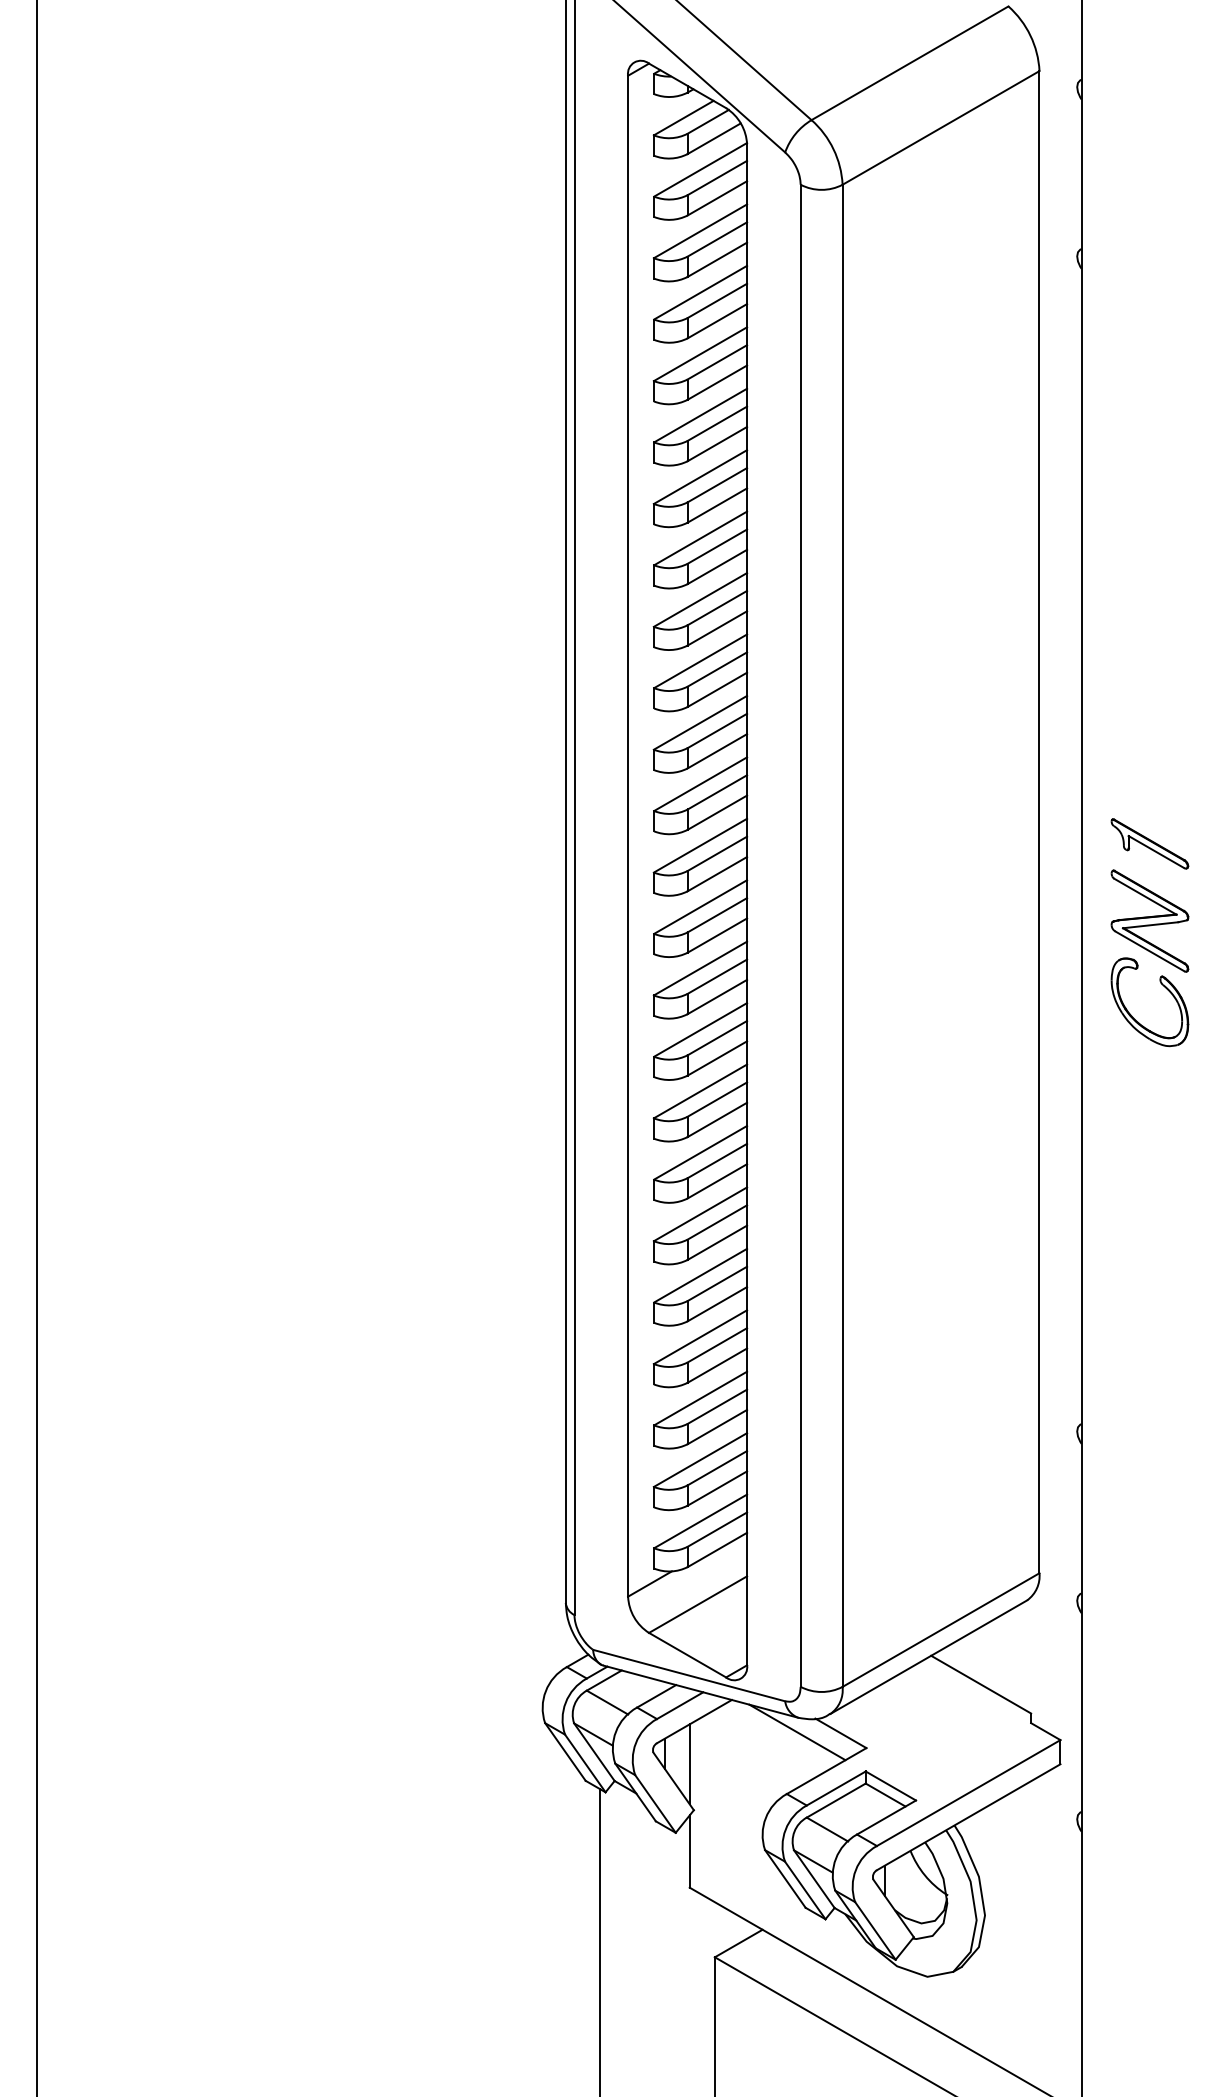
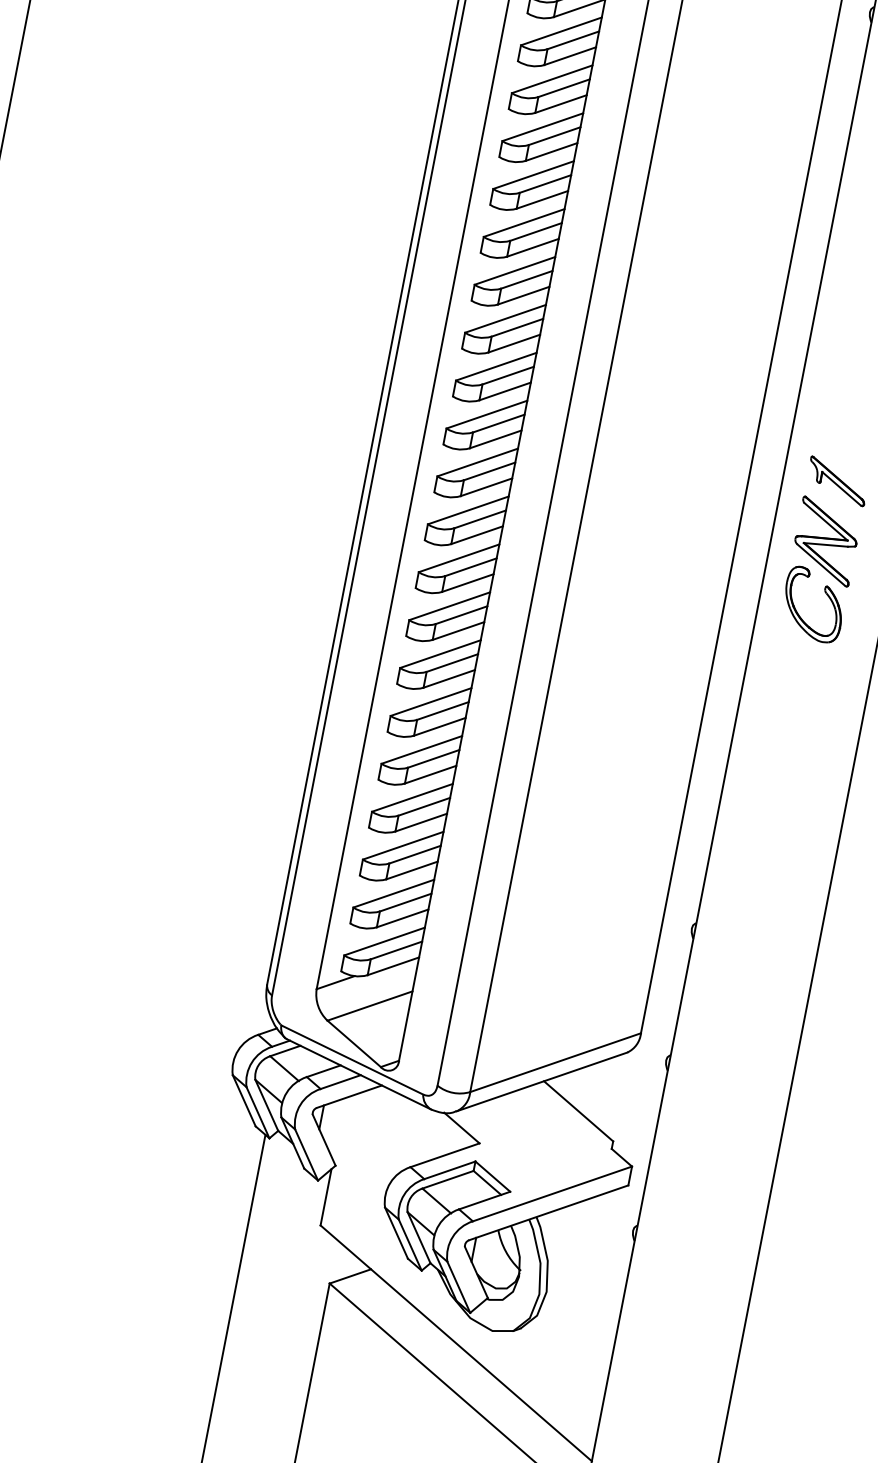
line: (797, 1732) -> (428, 1120), removed
line: (689, 1764) -> (339, 1129), removed

